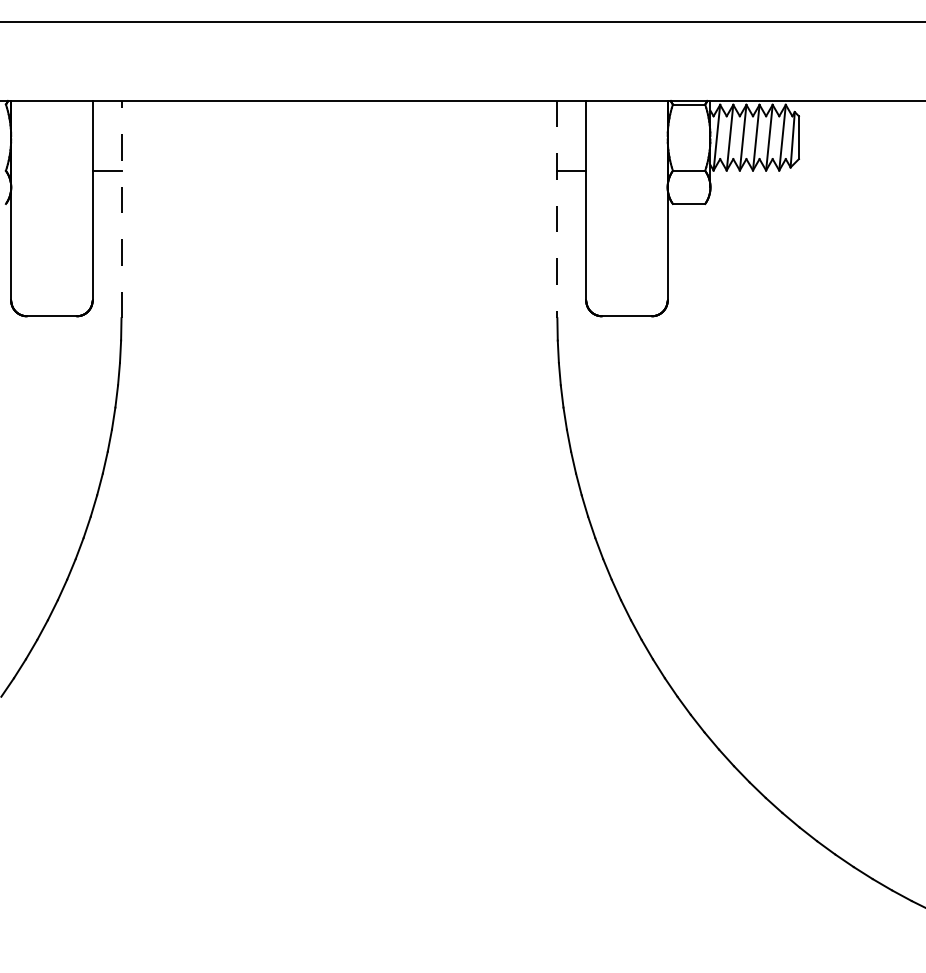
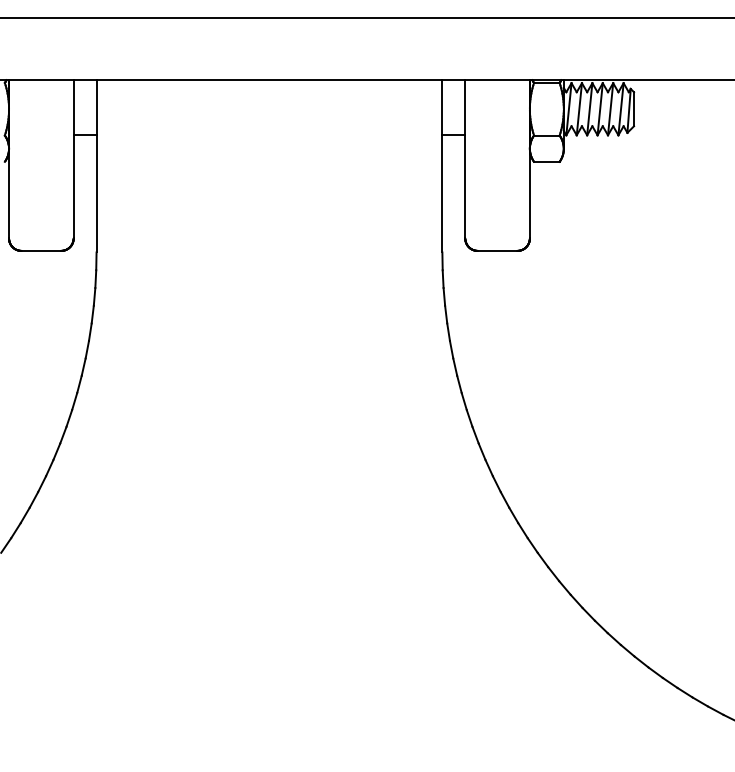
line: (121, 208) -> (96, 165), dashed -> solid
line: (557, 209) -> (442, 166), dashed -> solid

